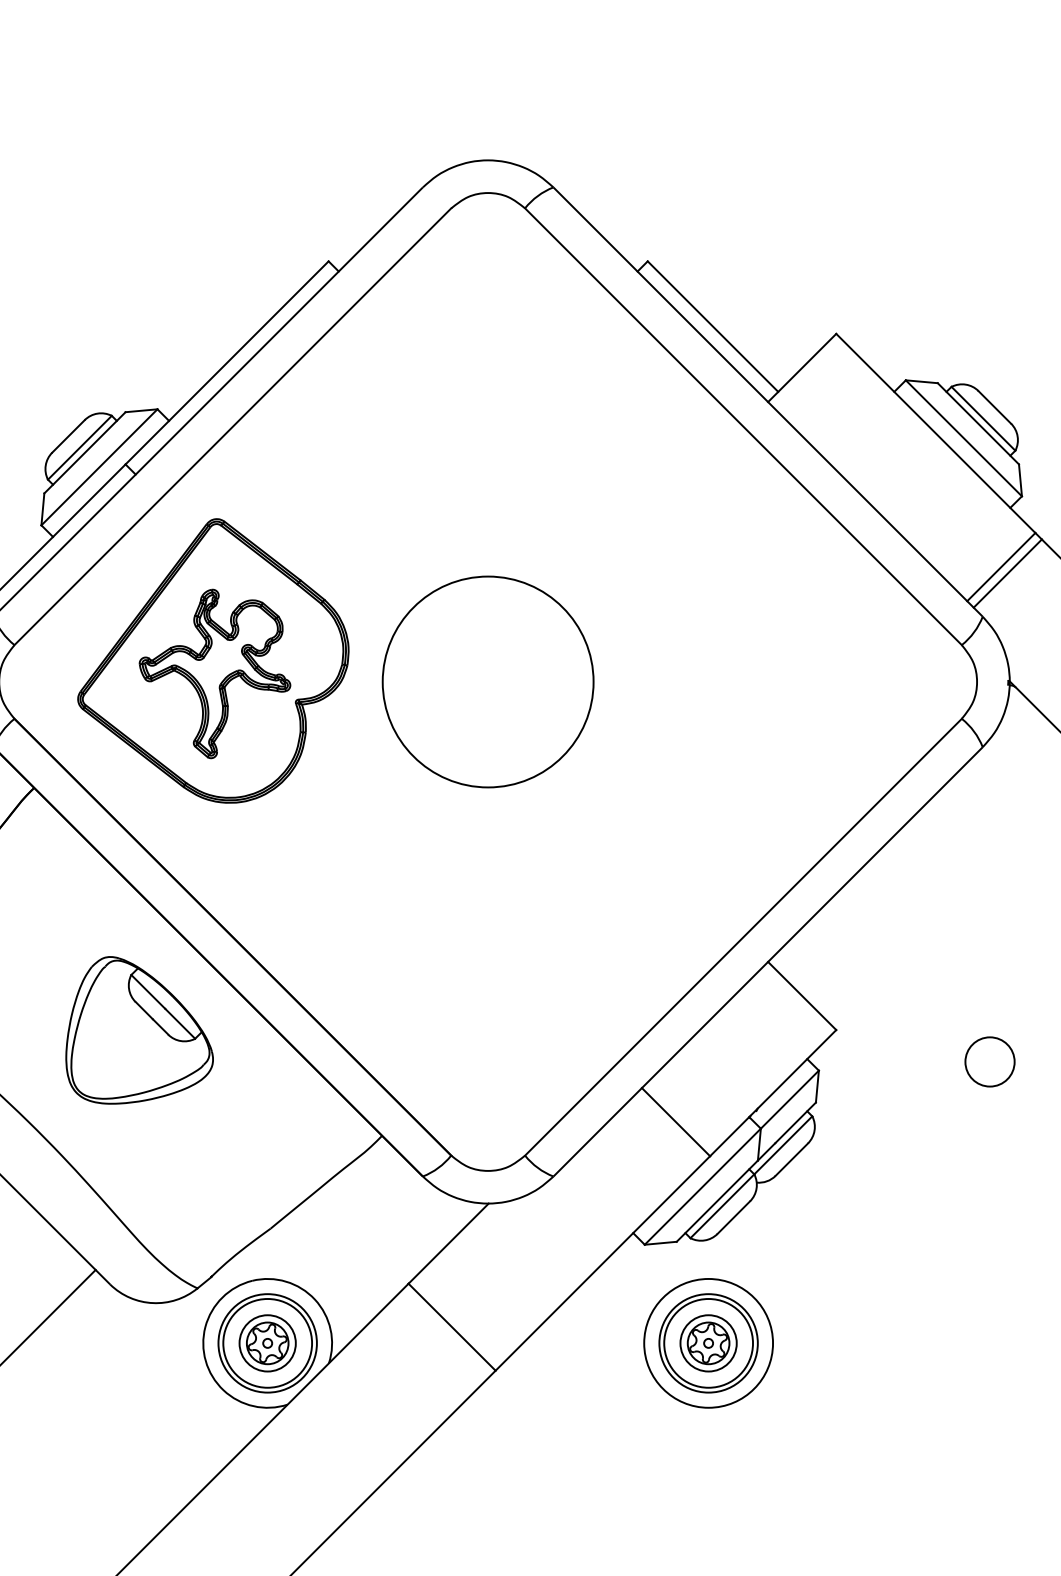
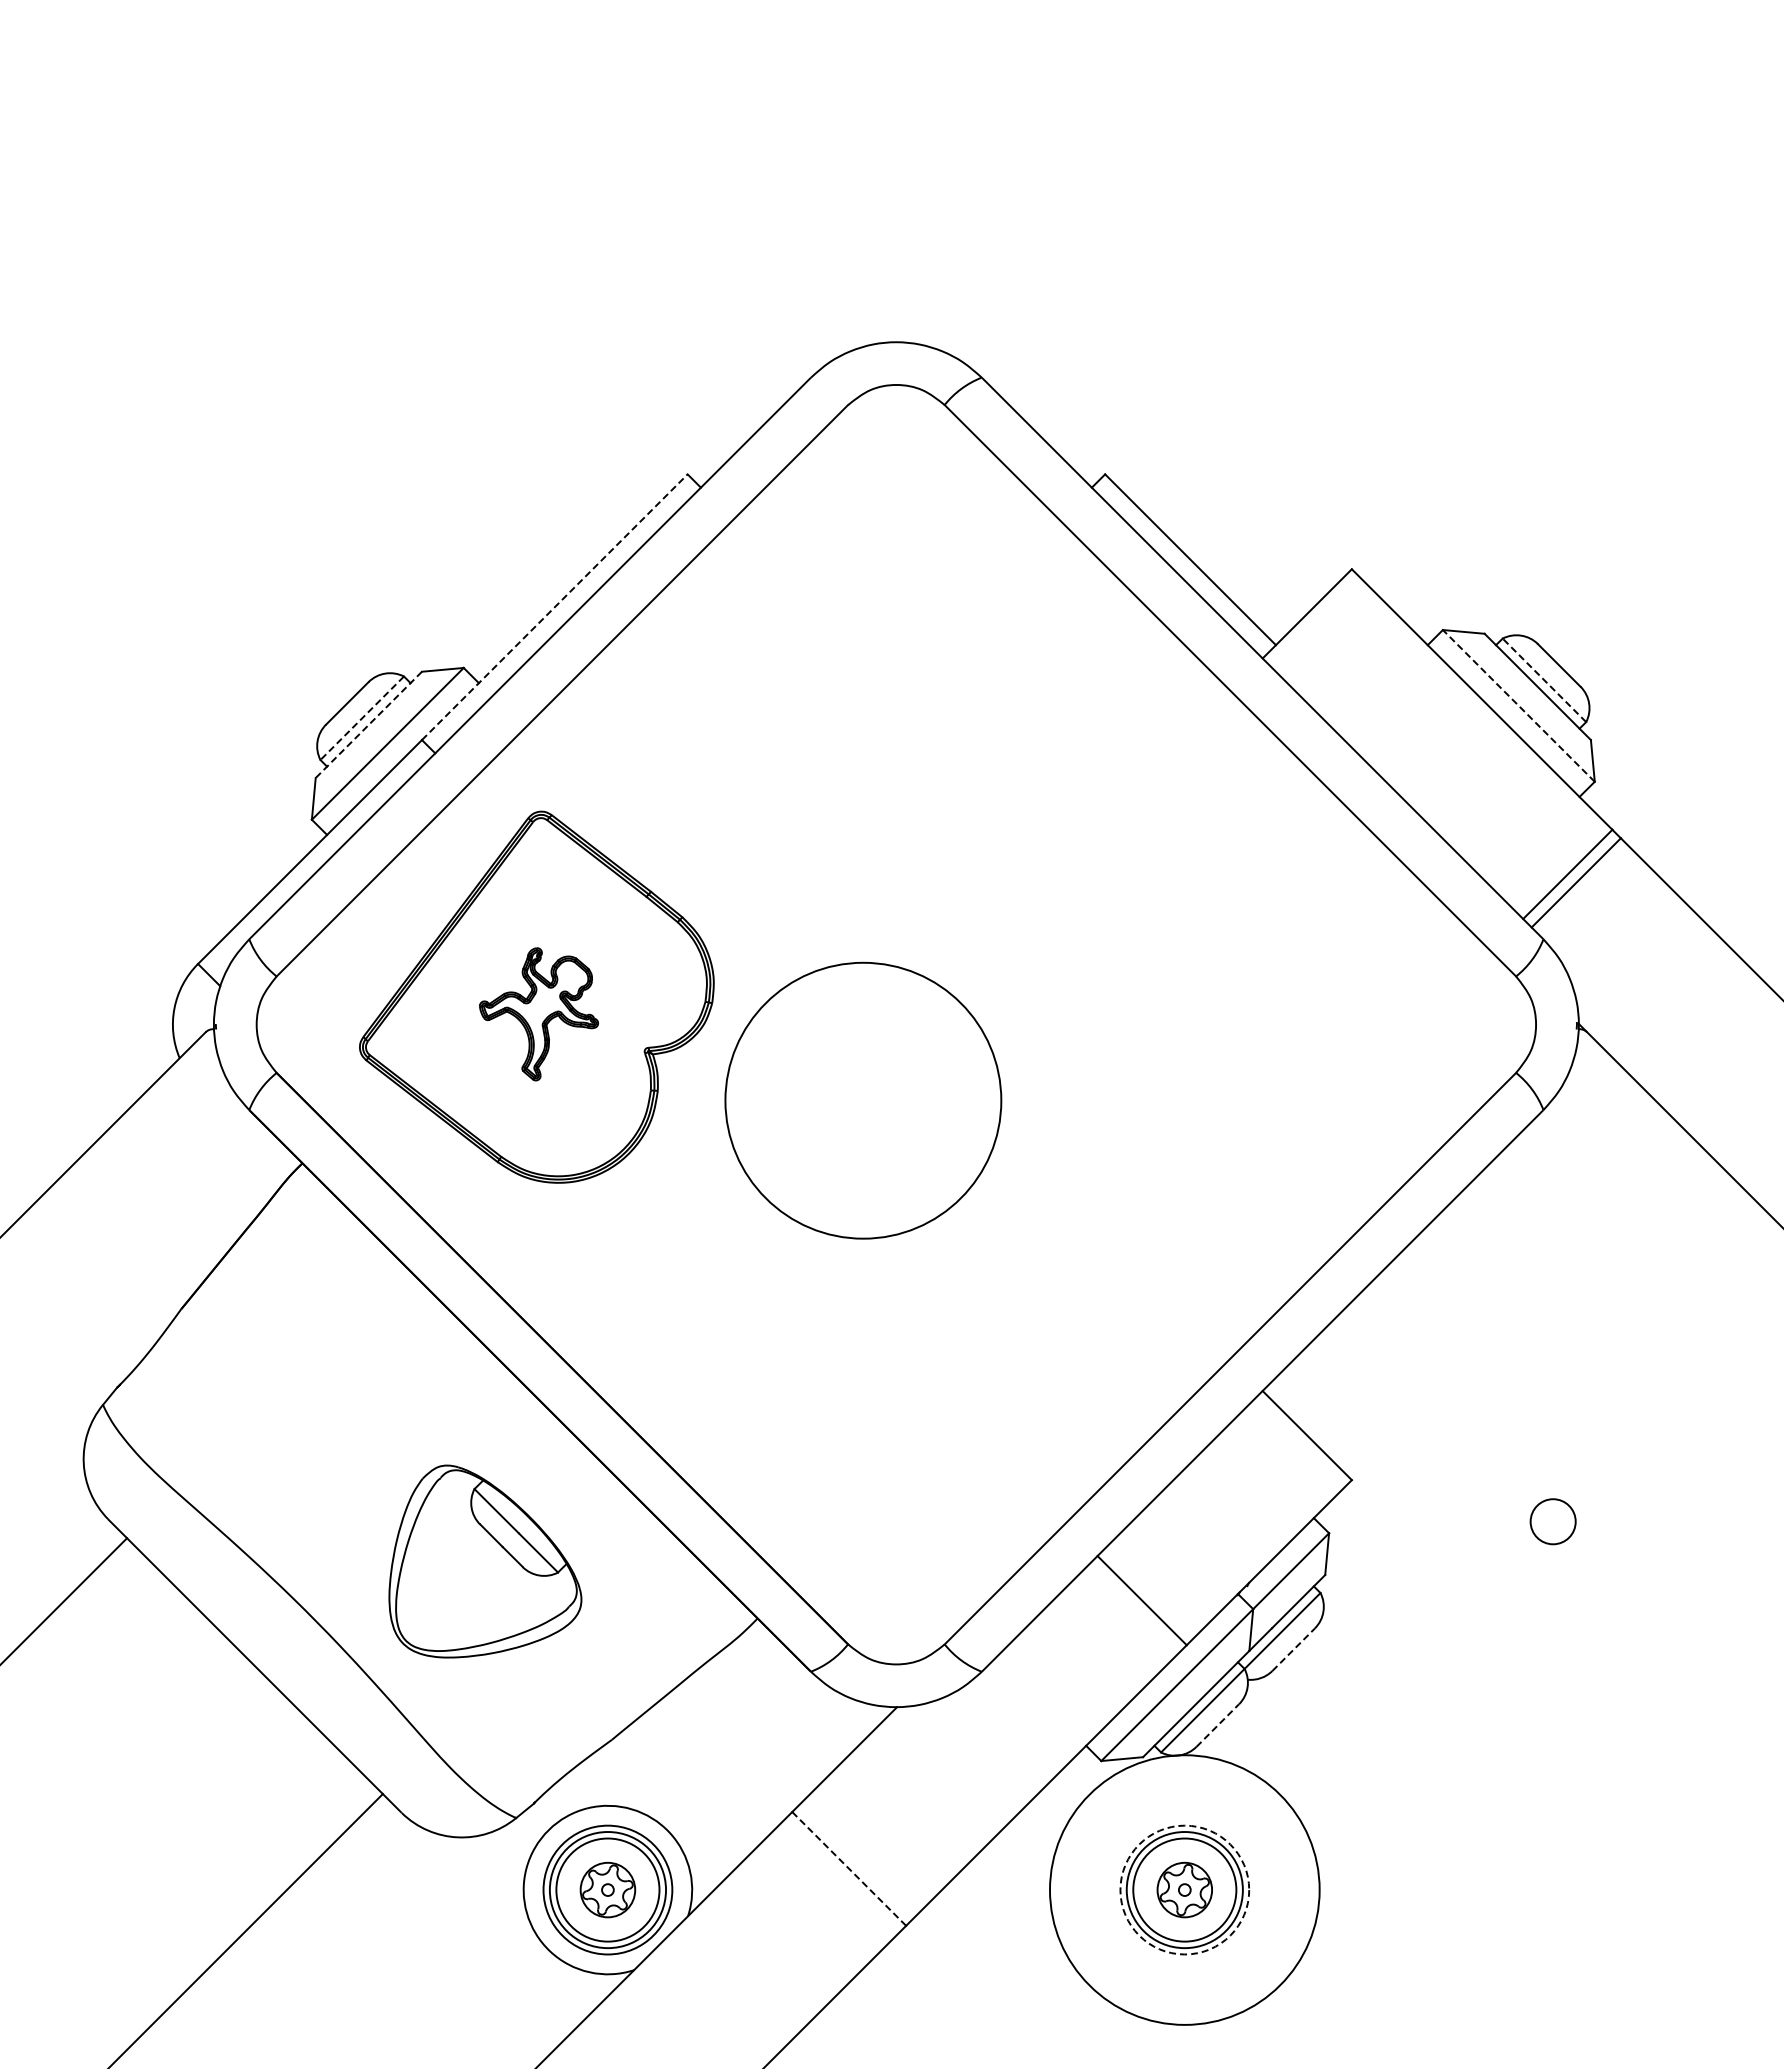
line: (226, 363) -> (554, 607), solid -> dashed
line: (983, 418) -> (1544, 680), solid -> dashed
line: (963, 438) -> (1518, 705), solid -> dashed
line: (79, 447) -> (361, 718), solid -> dashed
line: (84, 453) -> (368, 725), solid -> dashed
part: (214, 674) -> (538, 1014), size x0.6
circle: (488, 681) -> (863, 1100), moved
part: (139, 1030) -> (485, 1561), moved
circle: (990, 1061) -> (1553, 1521), size x0.7
line: (792, 1159) -> (1294, 1649), solid -> dashed
line: (734, 1217) -> (1218, 1725), solid -> dashed
line: (451, 1326) -> (848, 1868), solid -> dashed
circle: (267, 1342) -> (607, 1889), size x1.4
circle: (708, 1342) -> (1184, 1889), size x1.4
circle: (708, 1342) -> (1184, 1889), size x1.6
circle: (708, 1342) -> (1184, 1889), solid -> dashed

